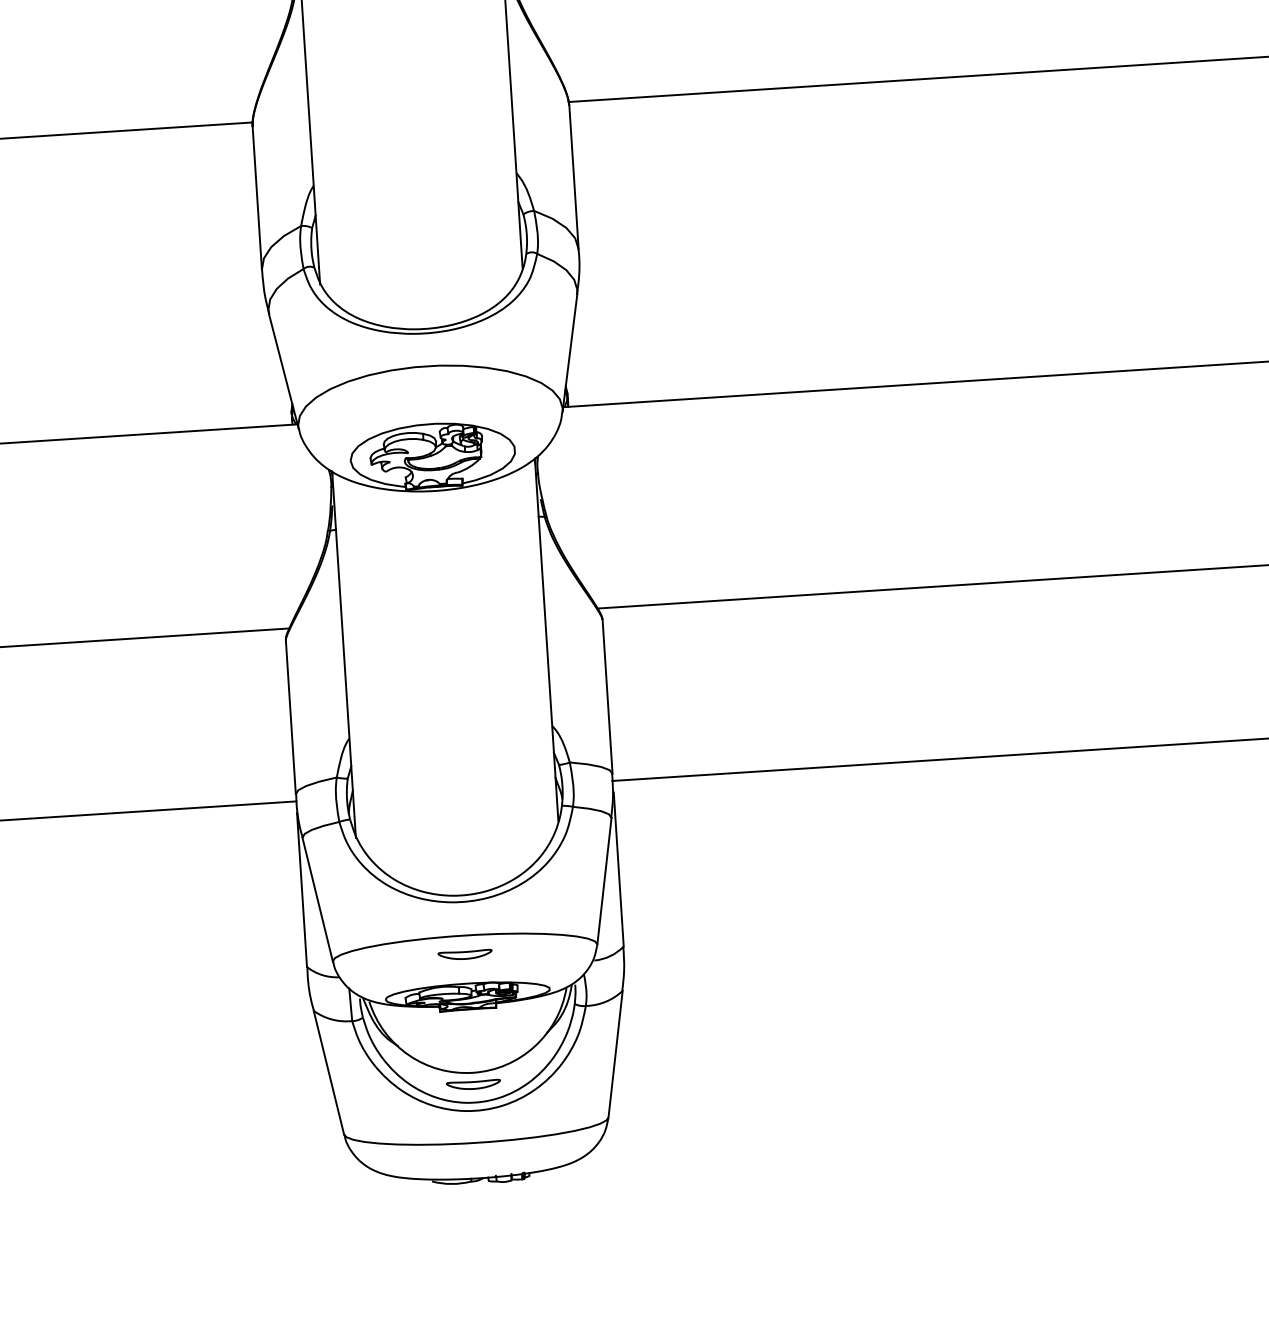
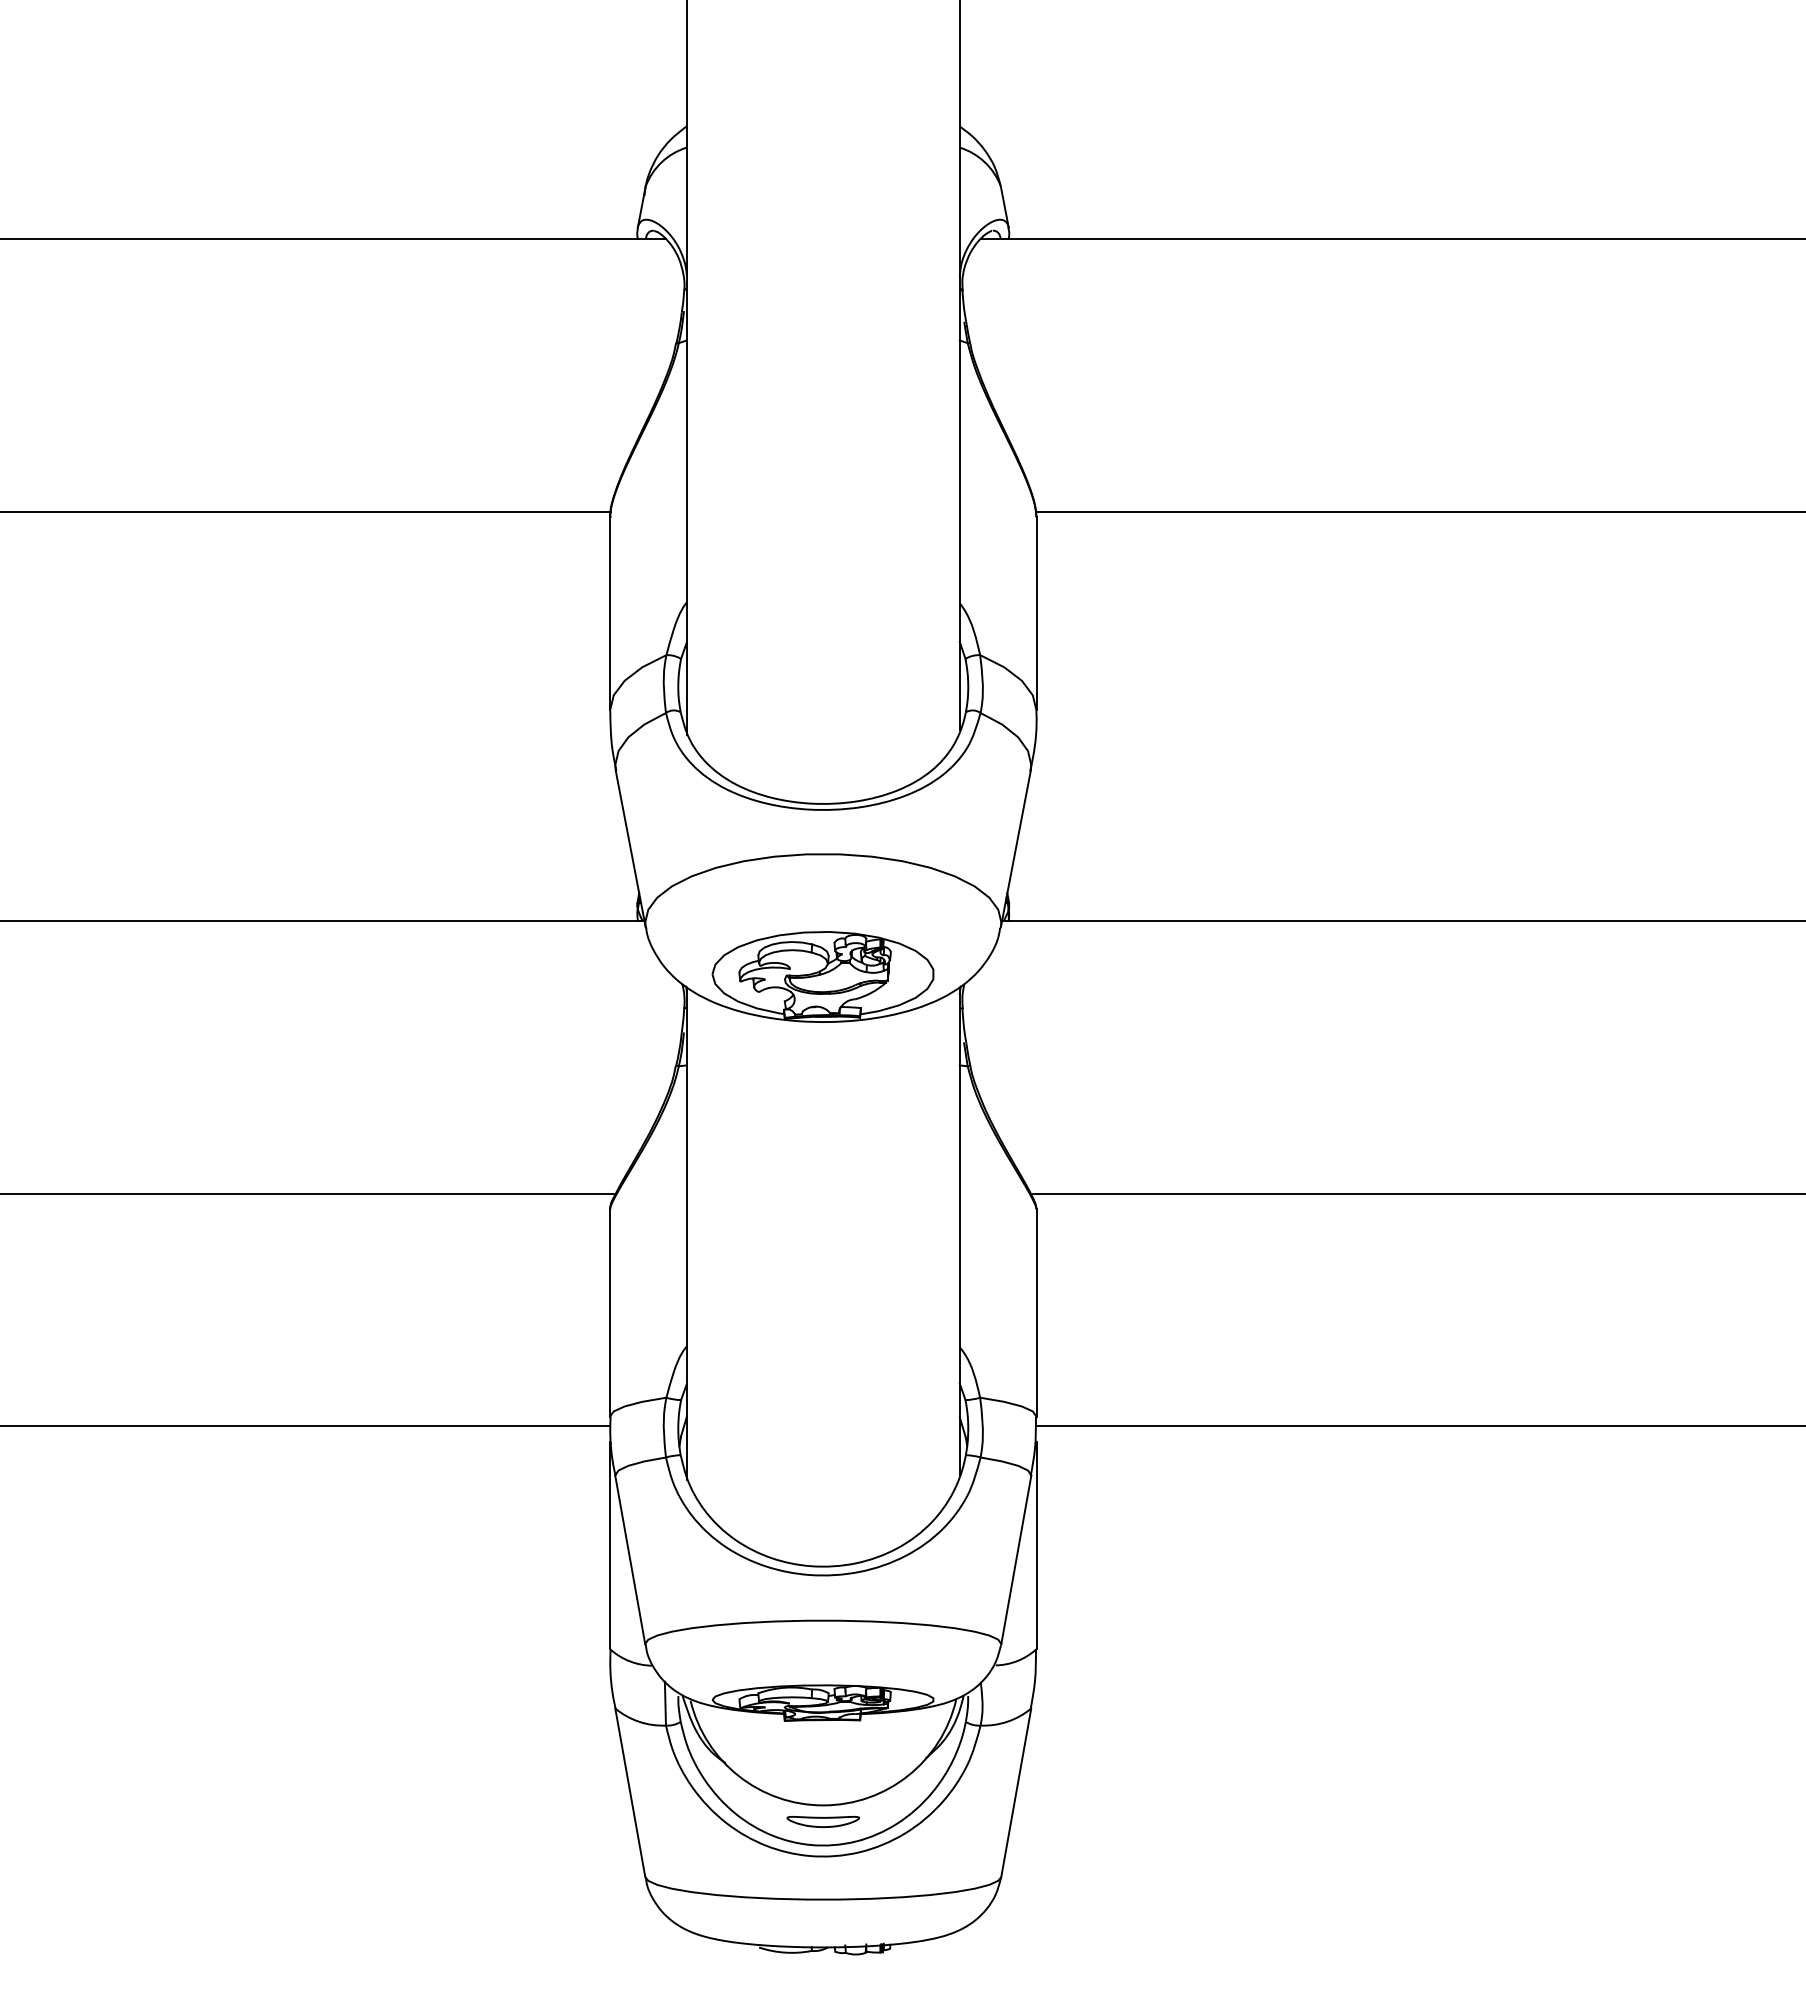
part: (464, 954) -> (822, 1646), removed

